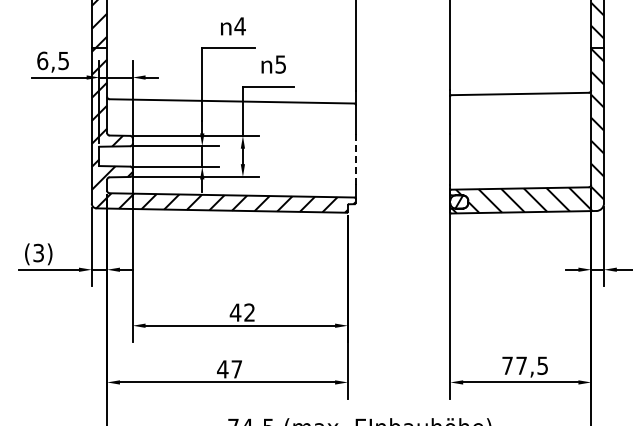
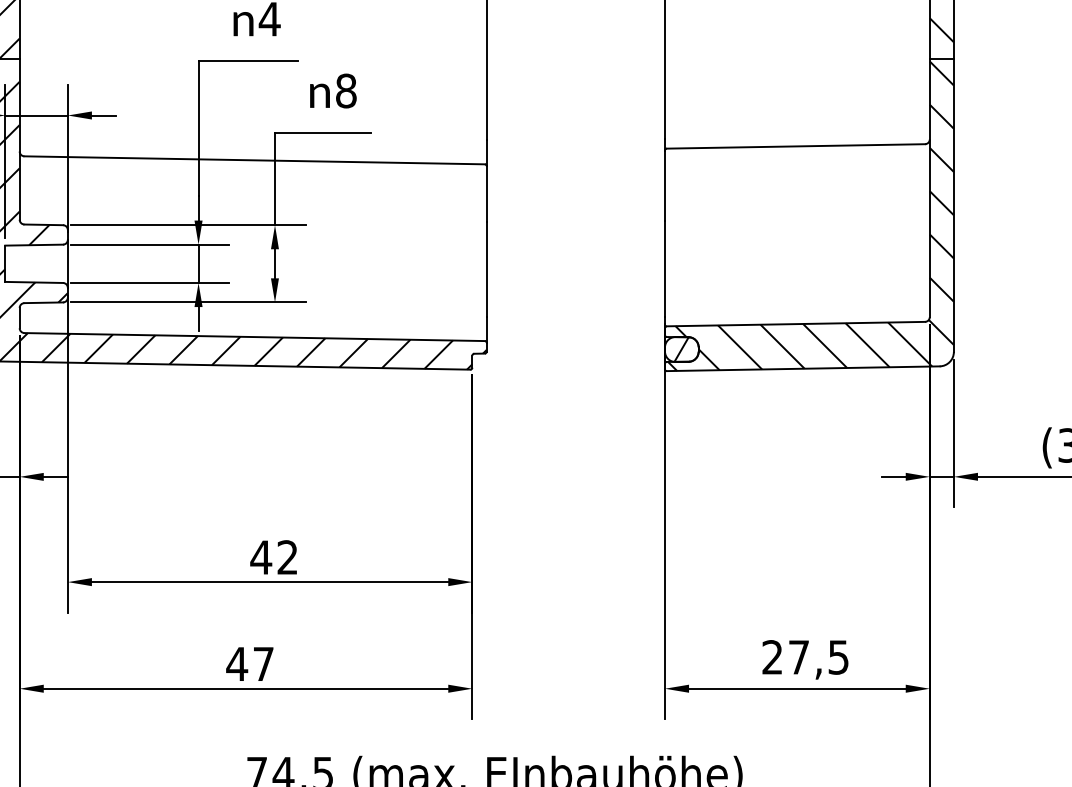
text: (280, 64) -> (345, 90), 5 -> 8
line: (355, 158) -> (486, 267), dashed -> solid
text: (507, 365) -> (772, 656), 77,5 -> 27,5

